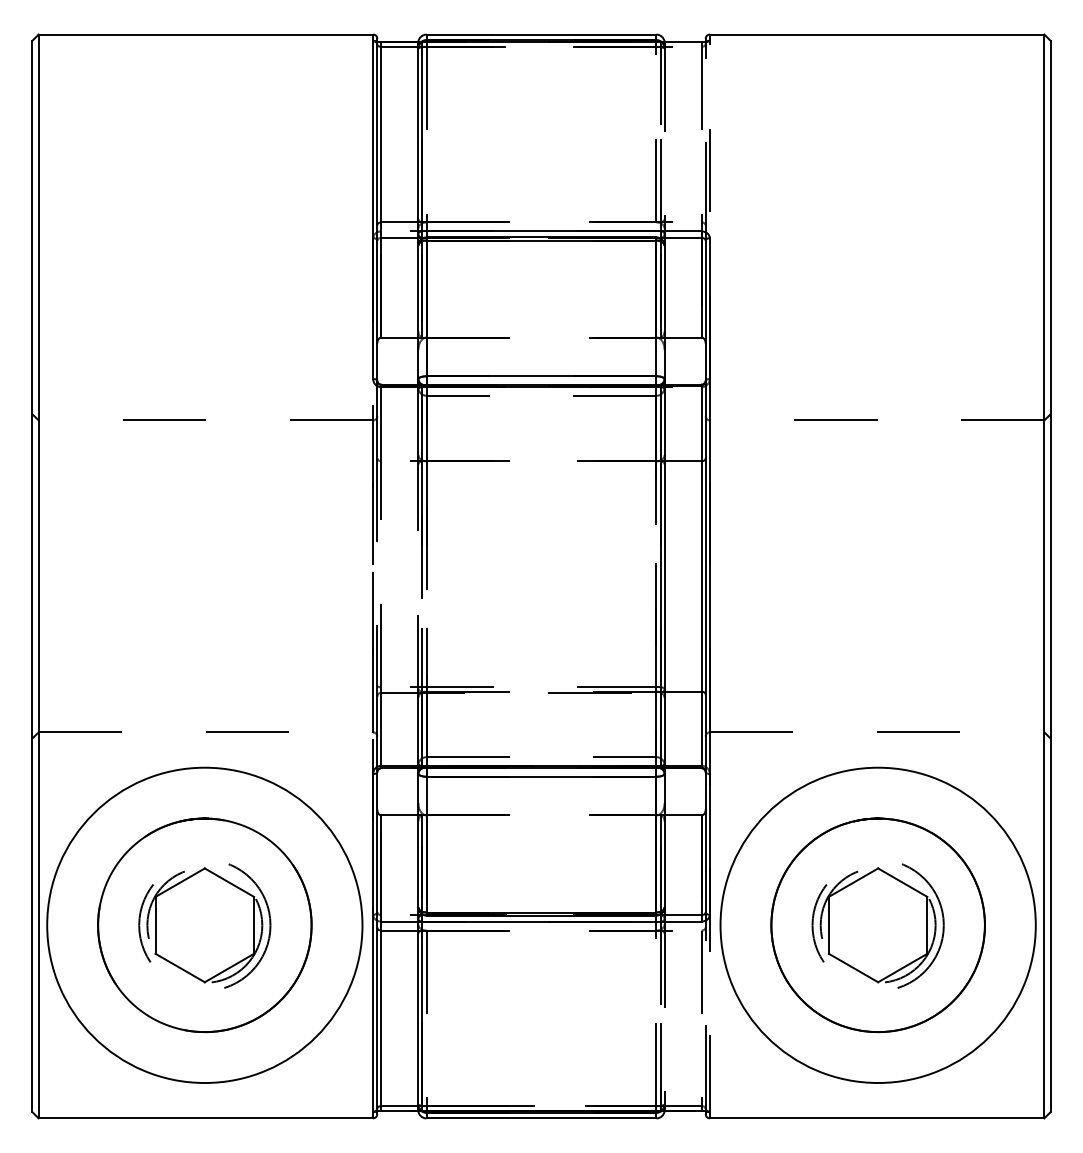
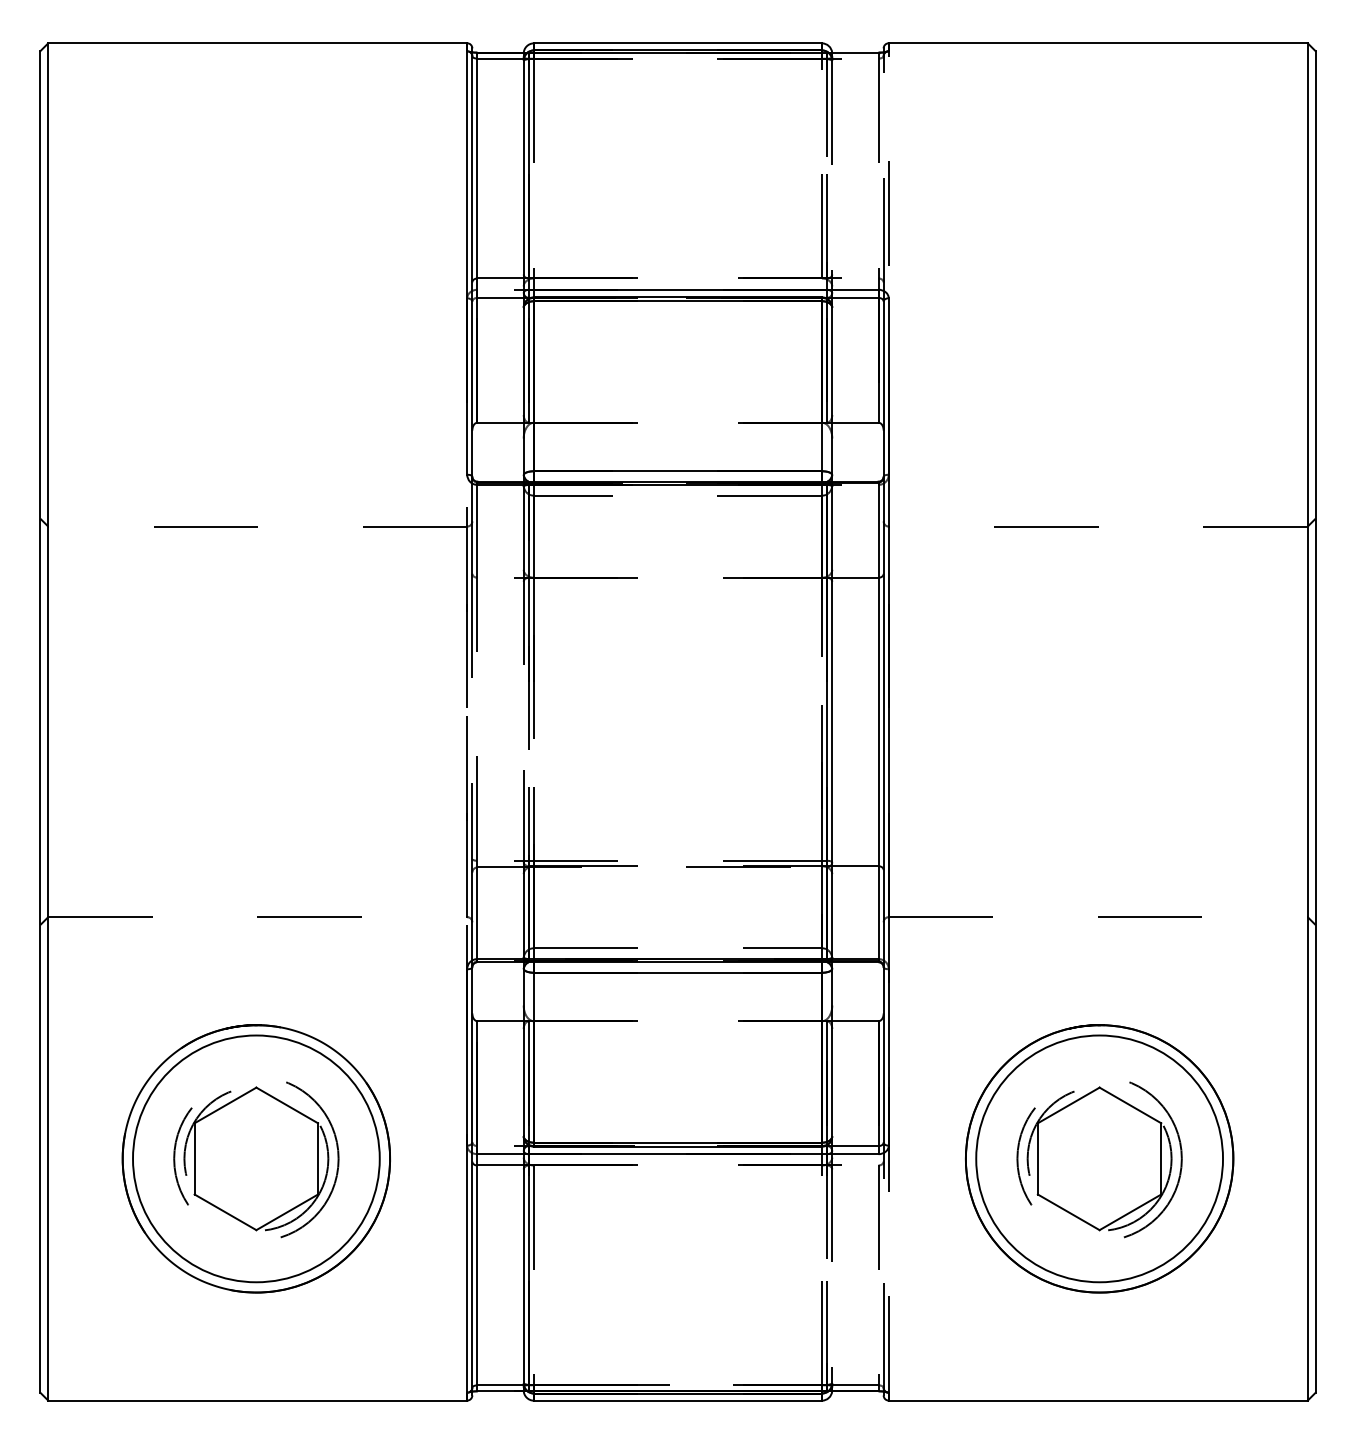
circle: (204, 925) -> (256, 1158), size x0.62
circle: (878, 925) -> (1099, 1158), size x0.62

